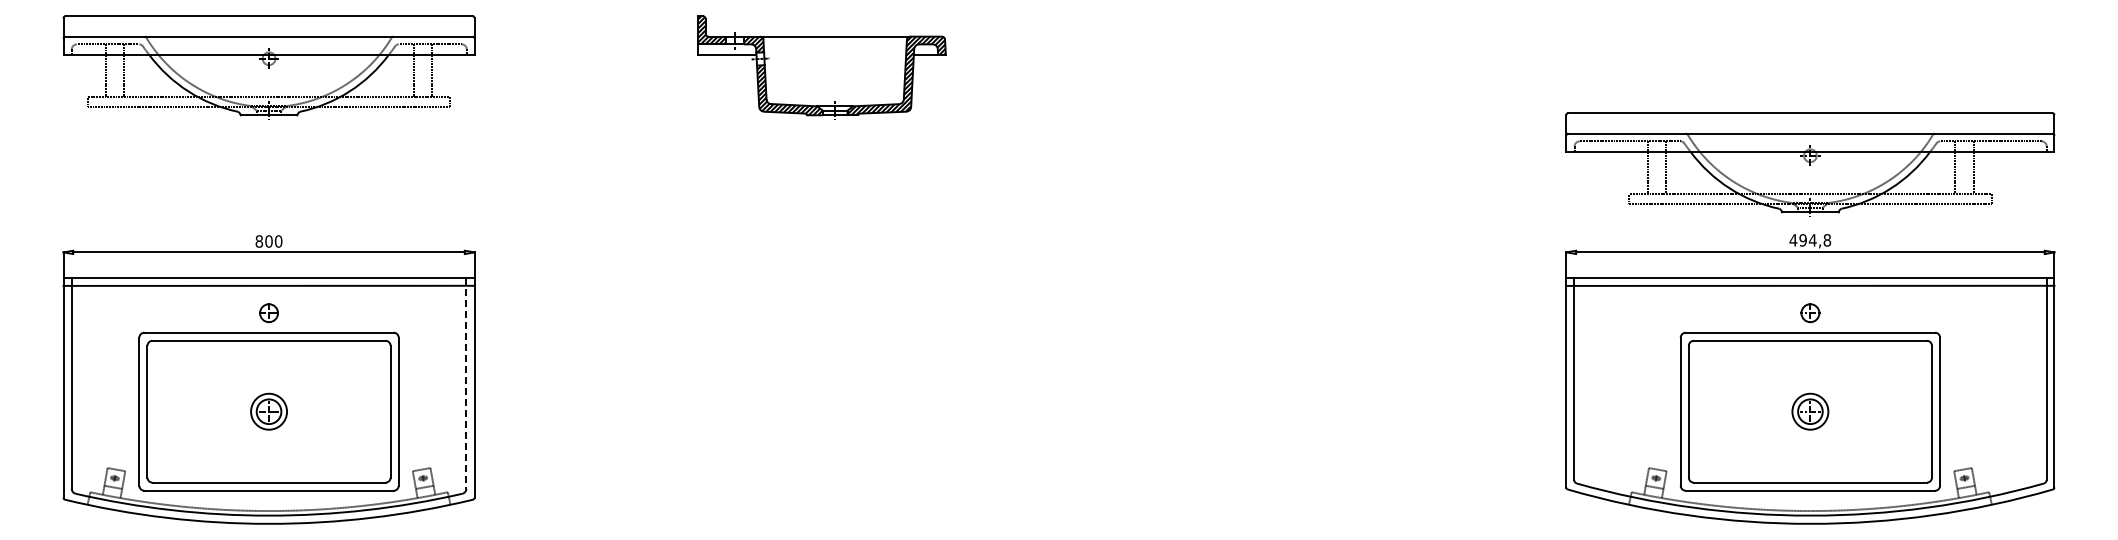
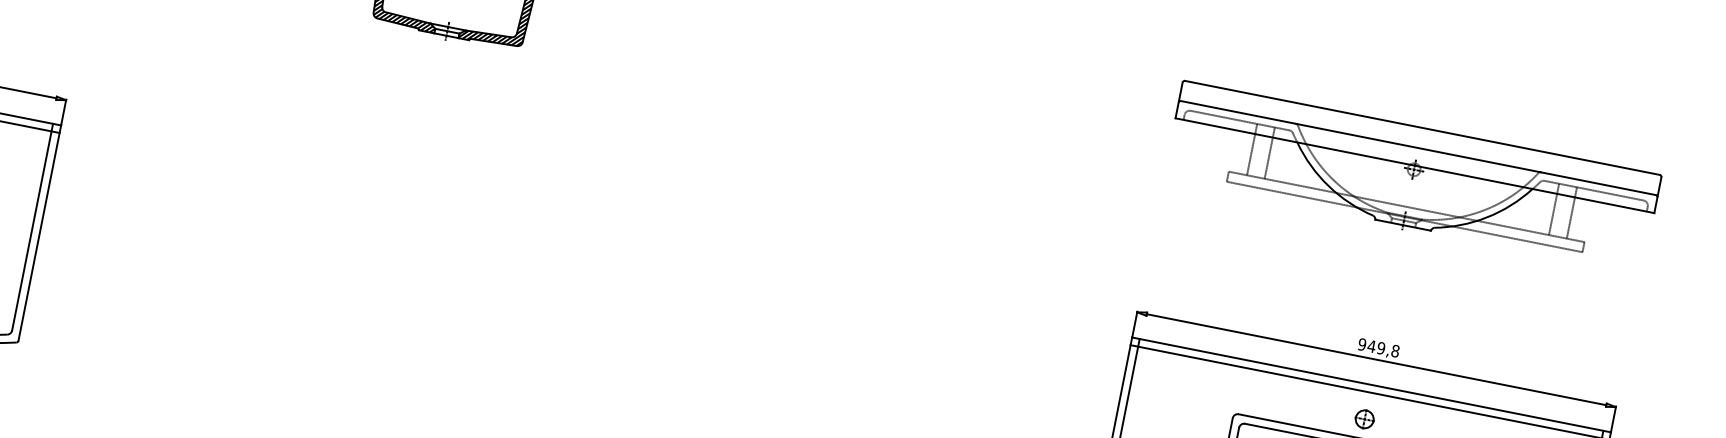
part: (1810, 164) -> (1412, 178), moved
text: (1802, 240) -> (1371, 346), 494,8 -> 949,8
line: (466, 383) -> (32, 227), dashed -> solid

